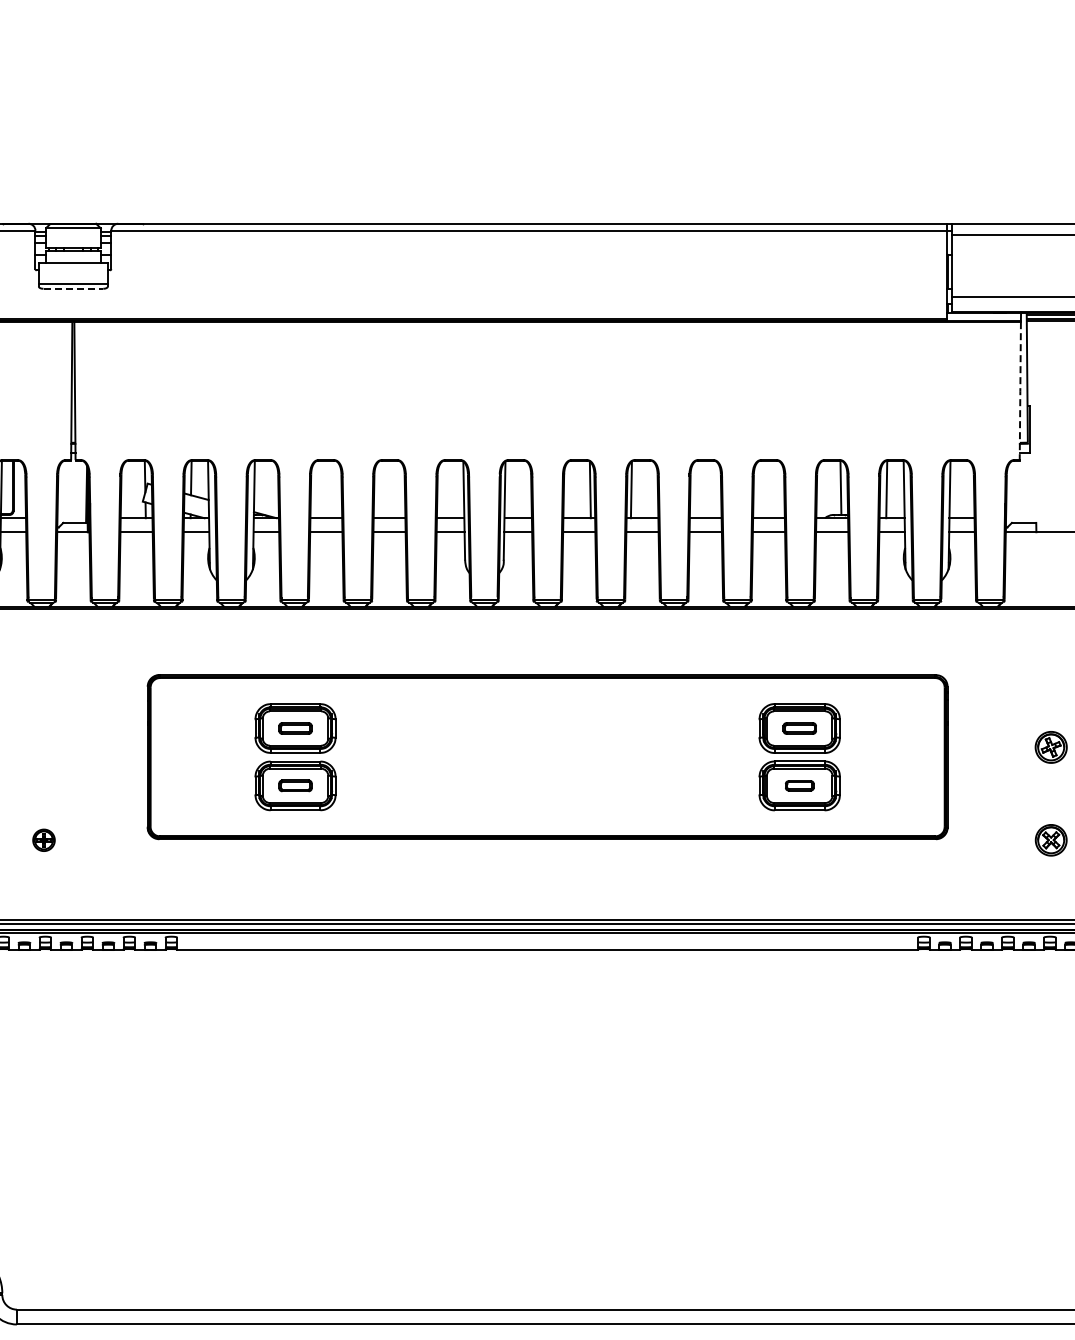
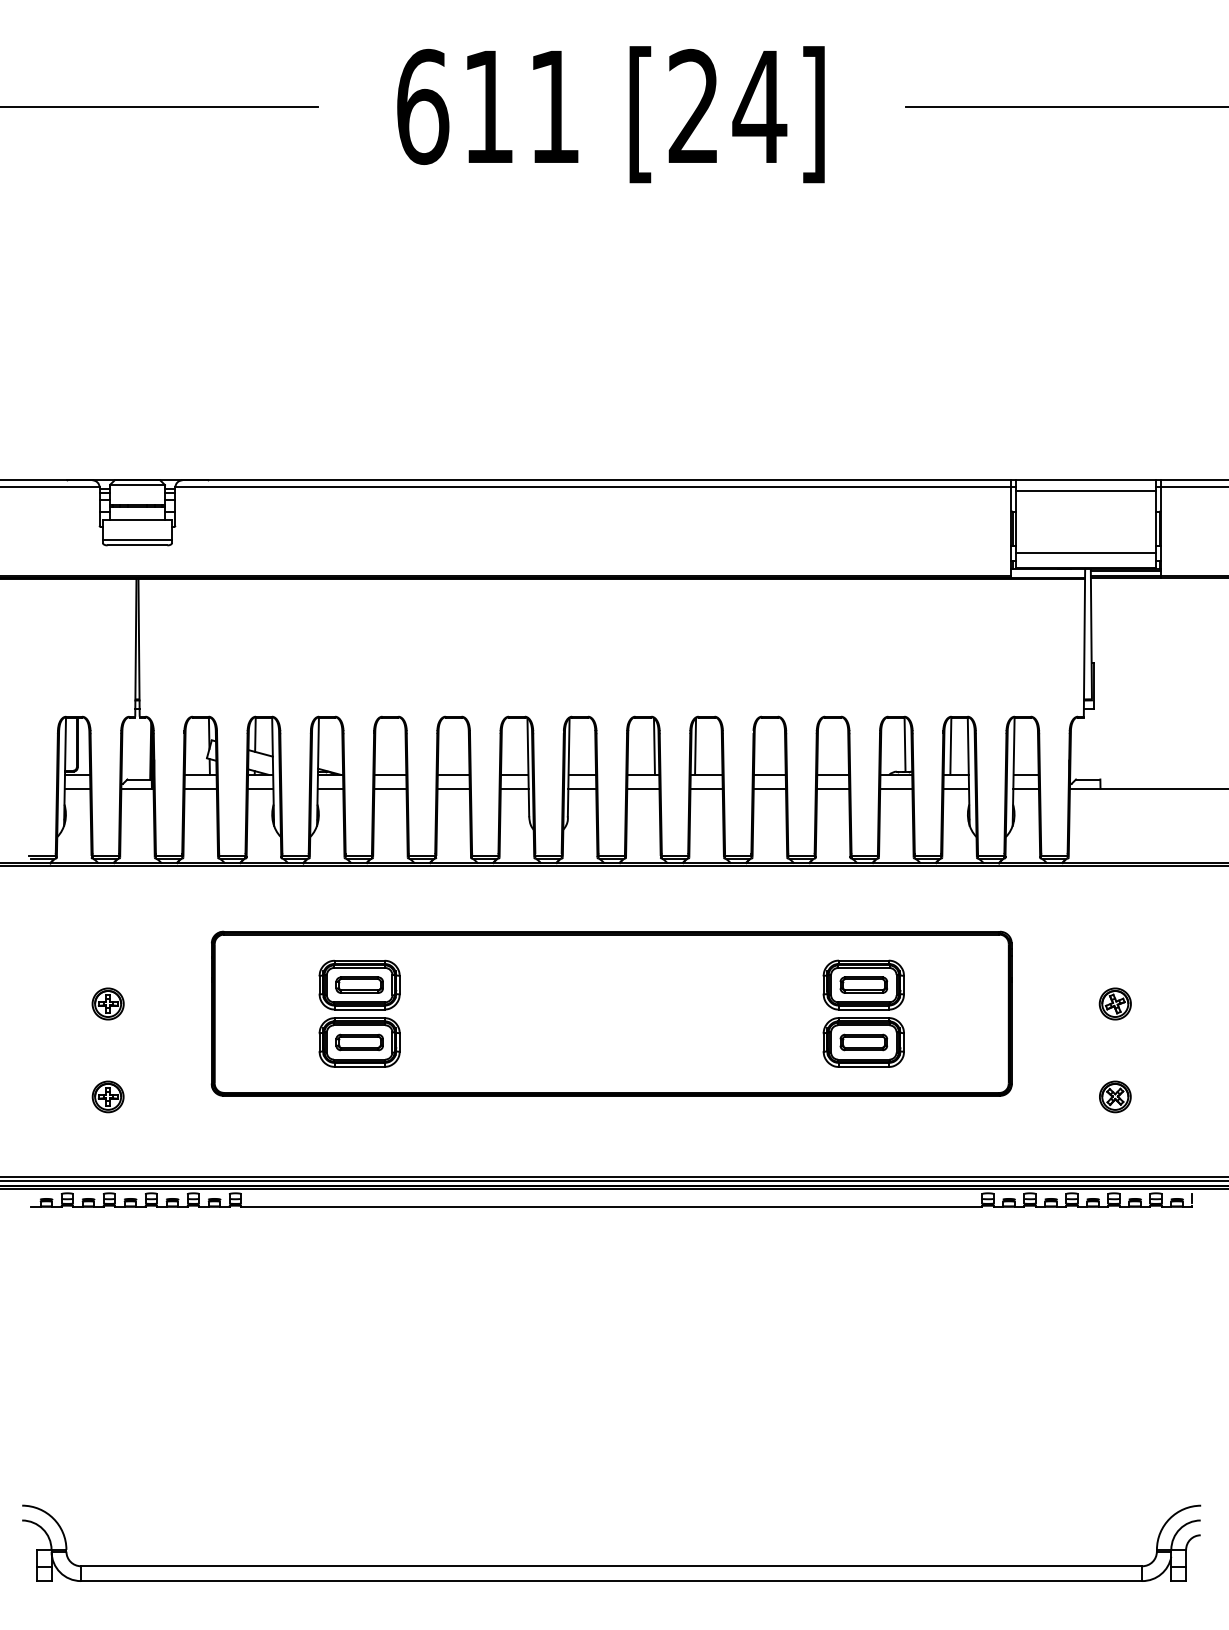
line: (73, 288) -> (137, 545), dashed -> solid
line: (1020, 390) -> (1084, 647), dashed -> solid
part: (295, 727) -> (359, 984), size x1.43
part: (799, 727) -> (863, 984), size x1.43
part: (43, 746) -> (107, 1003), added
part: (295, 785) -> (359, 1042), size x1.43
part: (799, 785) -> (863, 1042), size x1.67
part: (43, 839) -> (107, 1096), size x1.43

